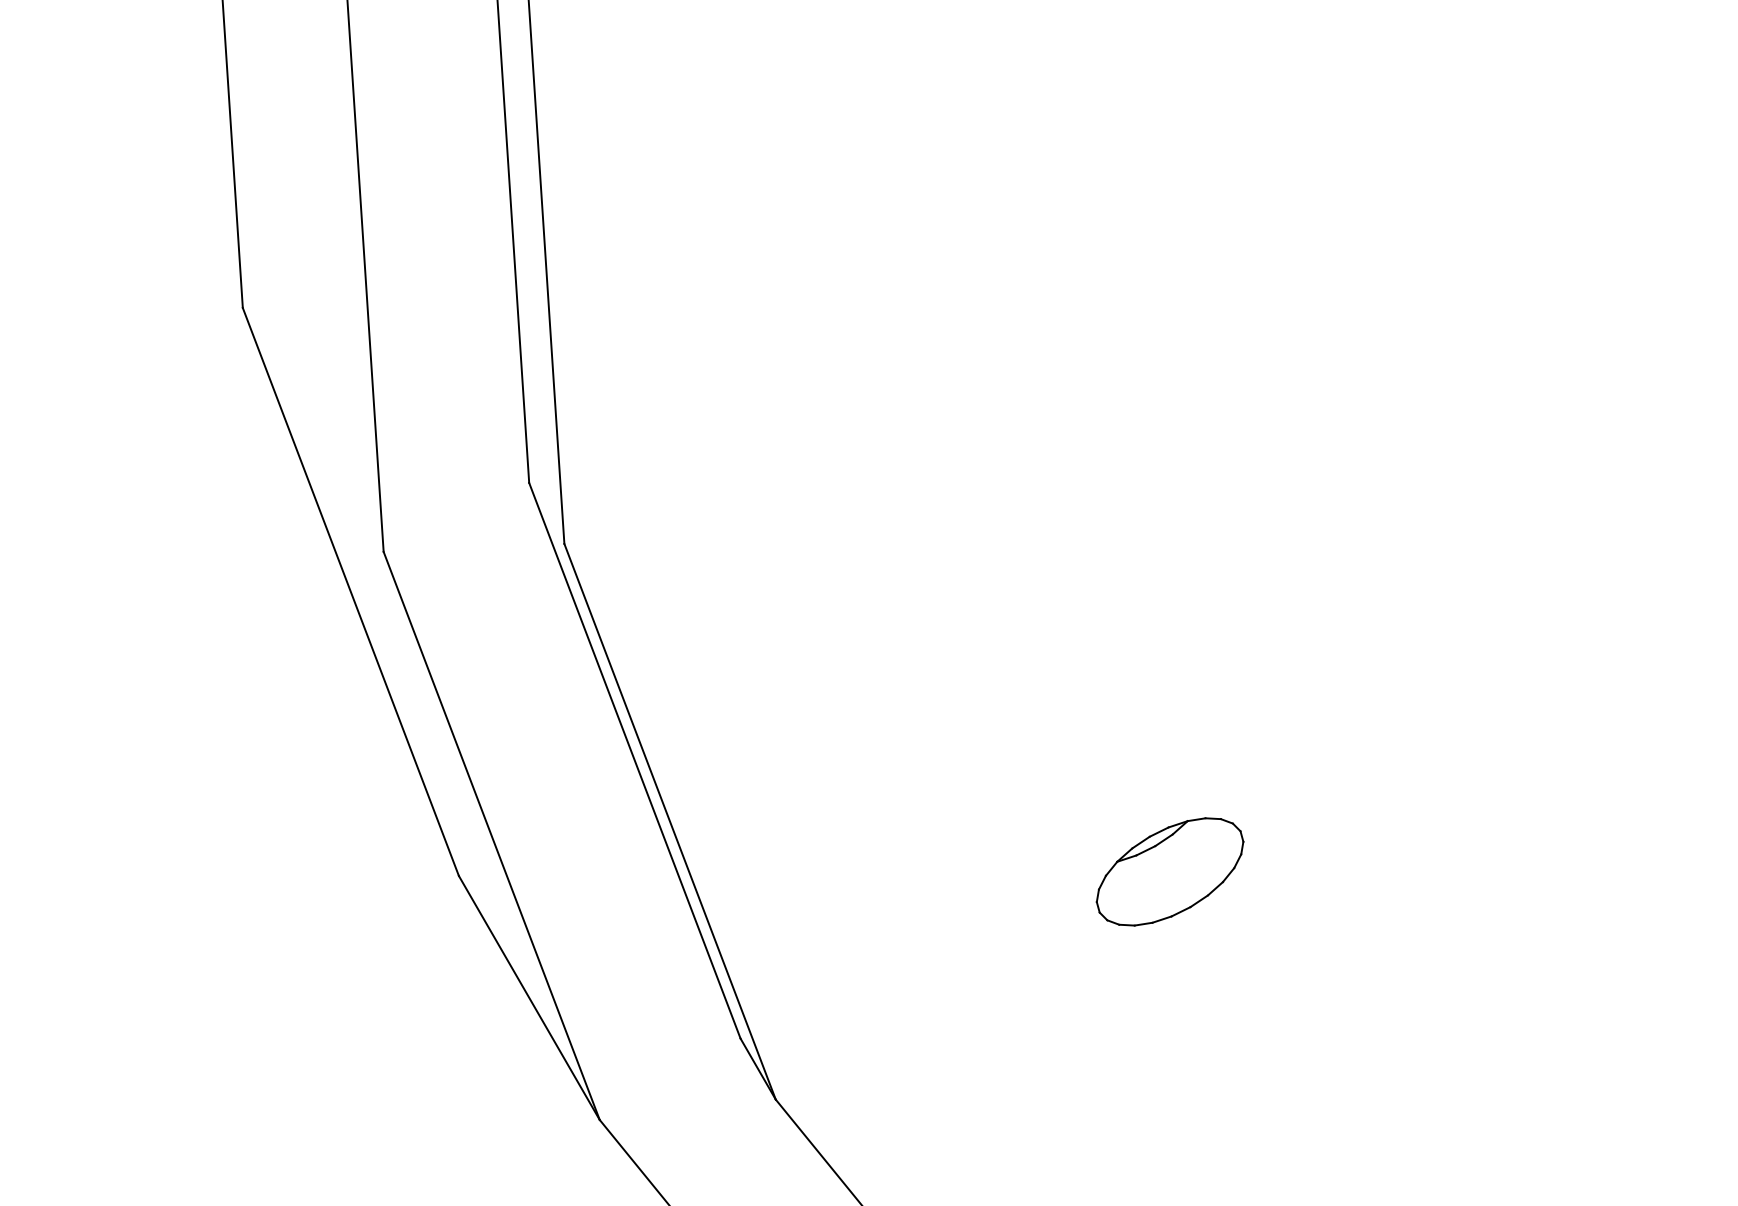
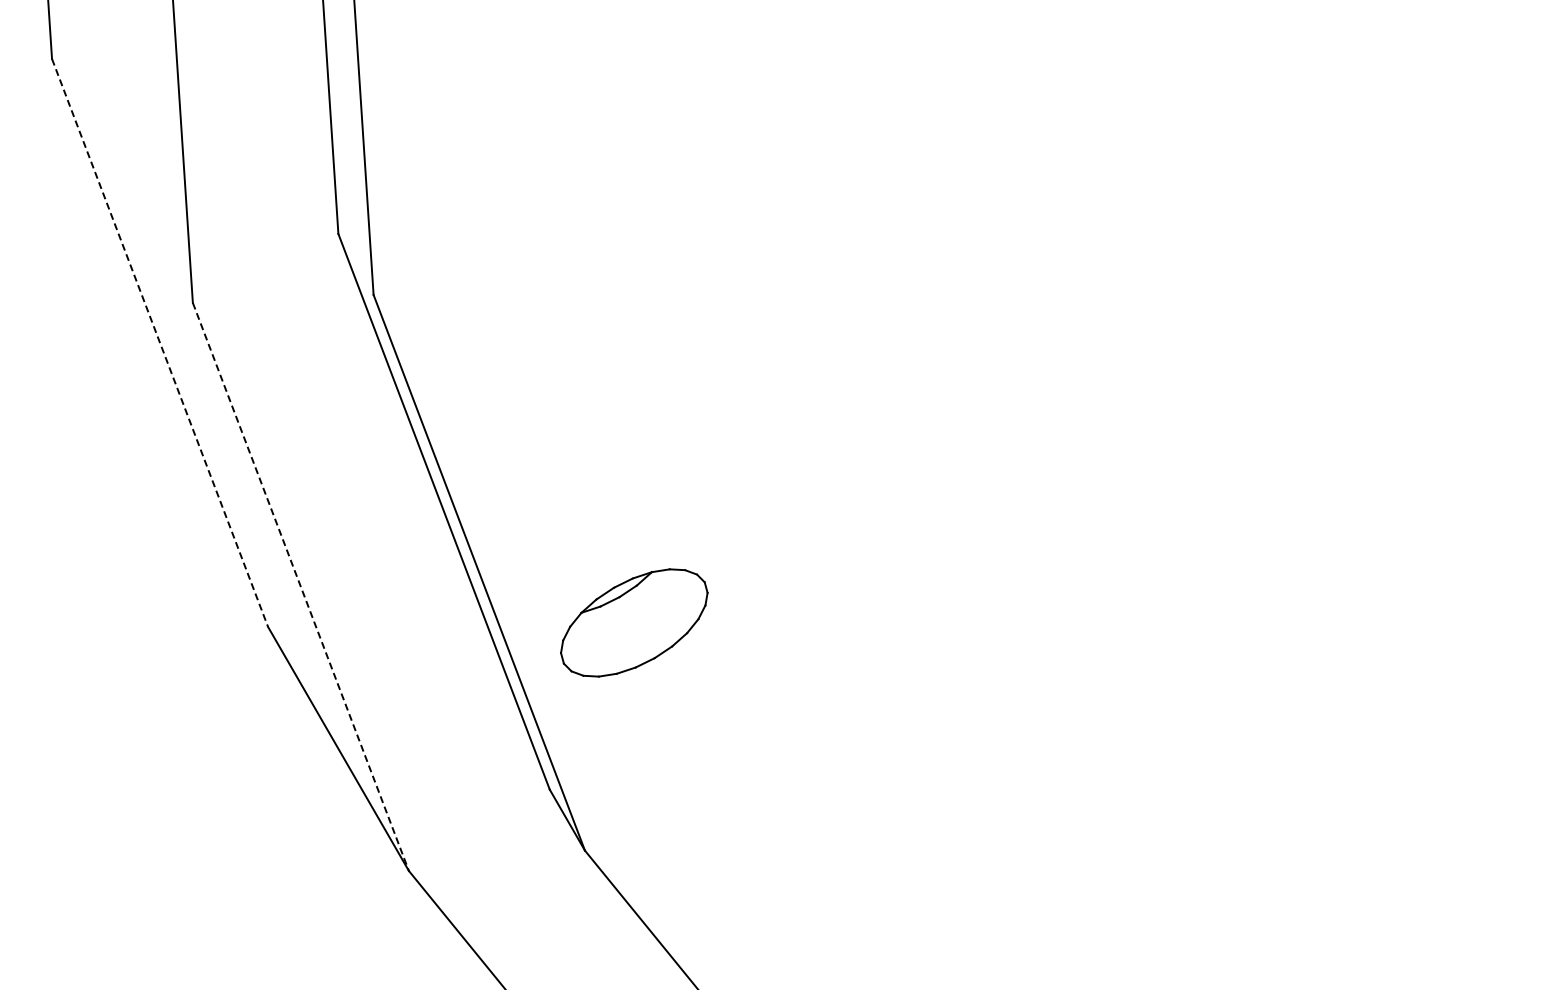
line: (350, 591) -> (159, 342), solid -> dashed
line: (491, 835) -> (300, 586), solid -> dashed
part: (1169, 871) -> (633, 622), moved

